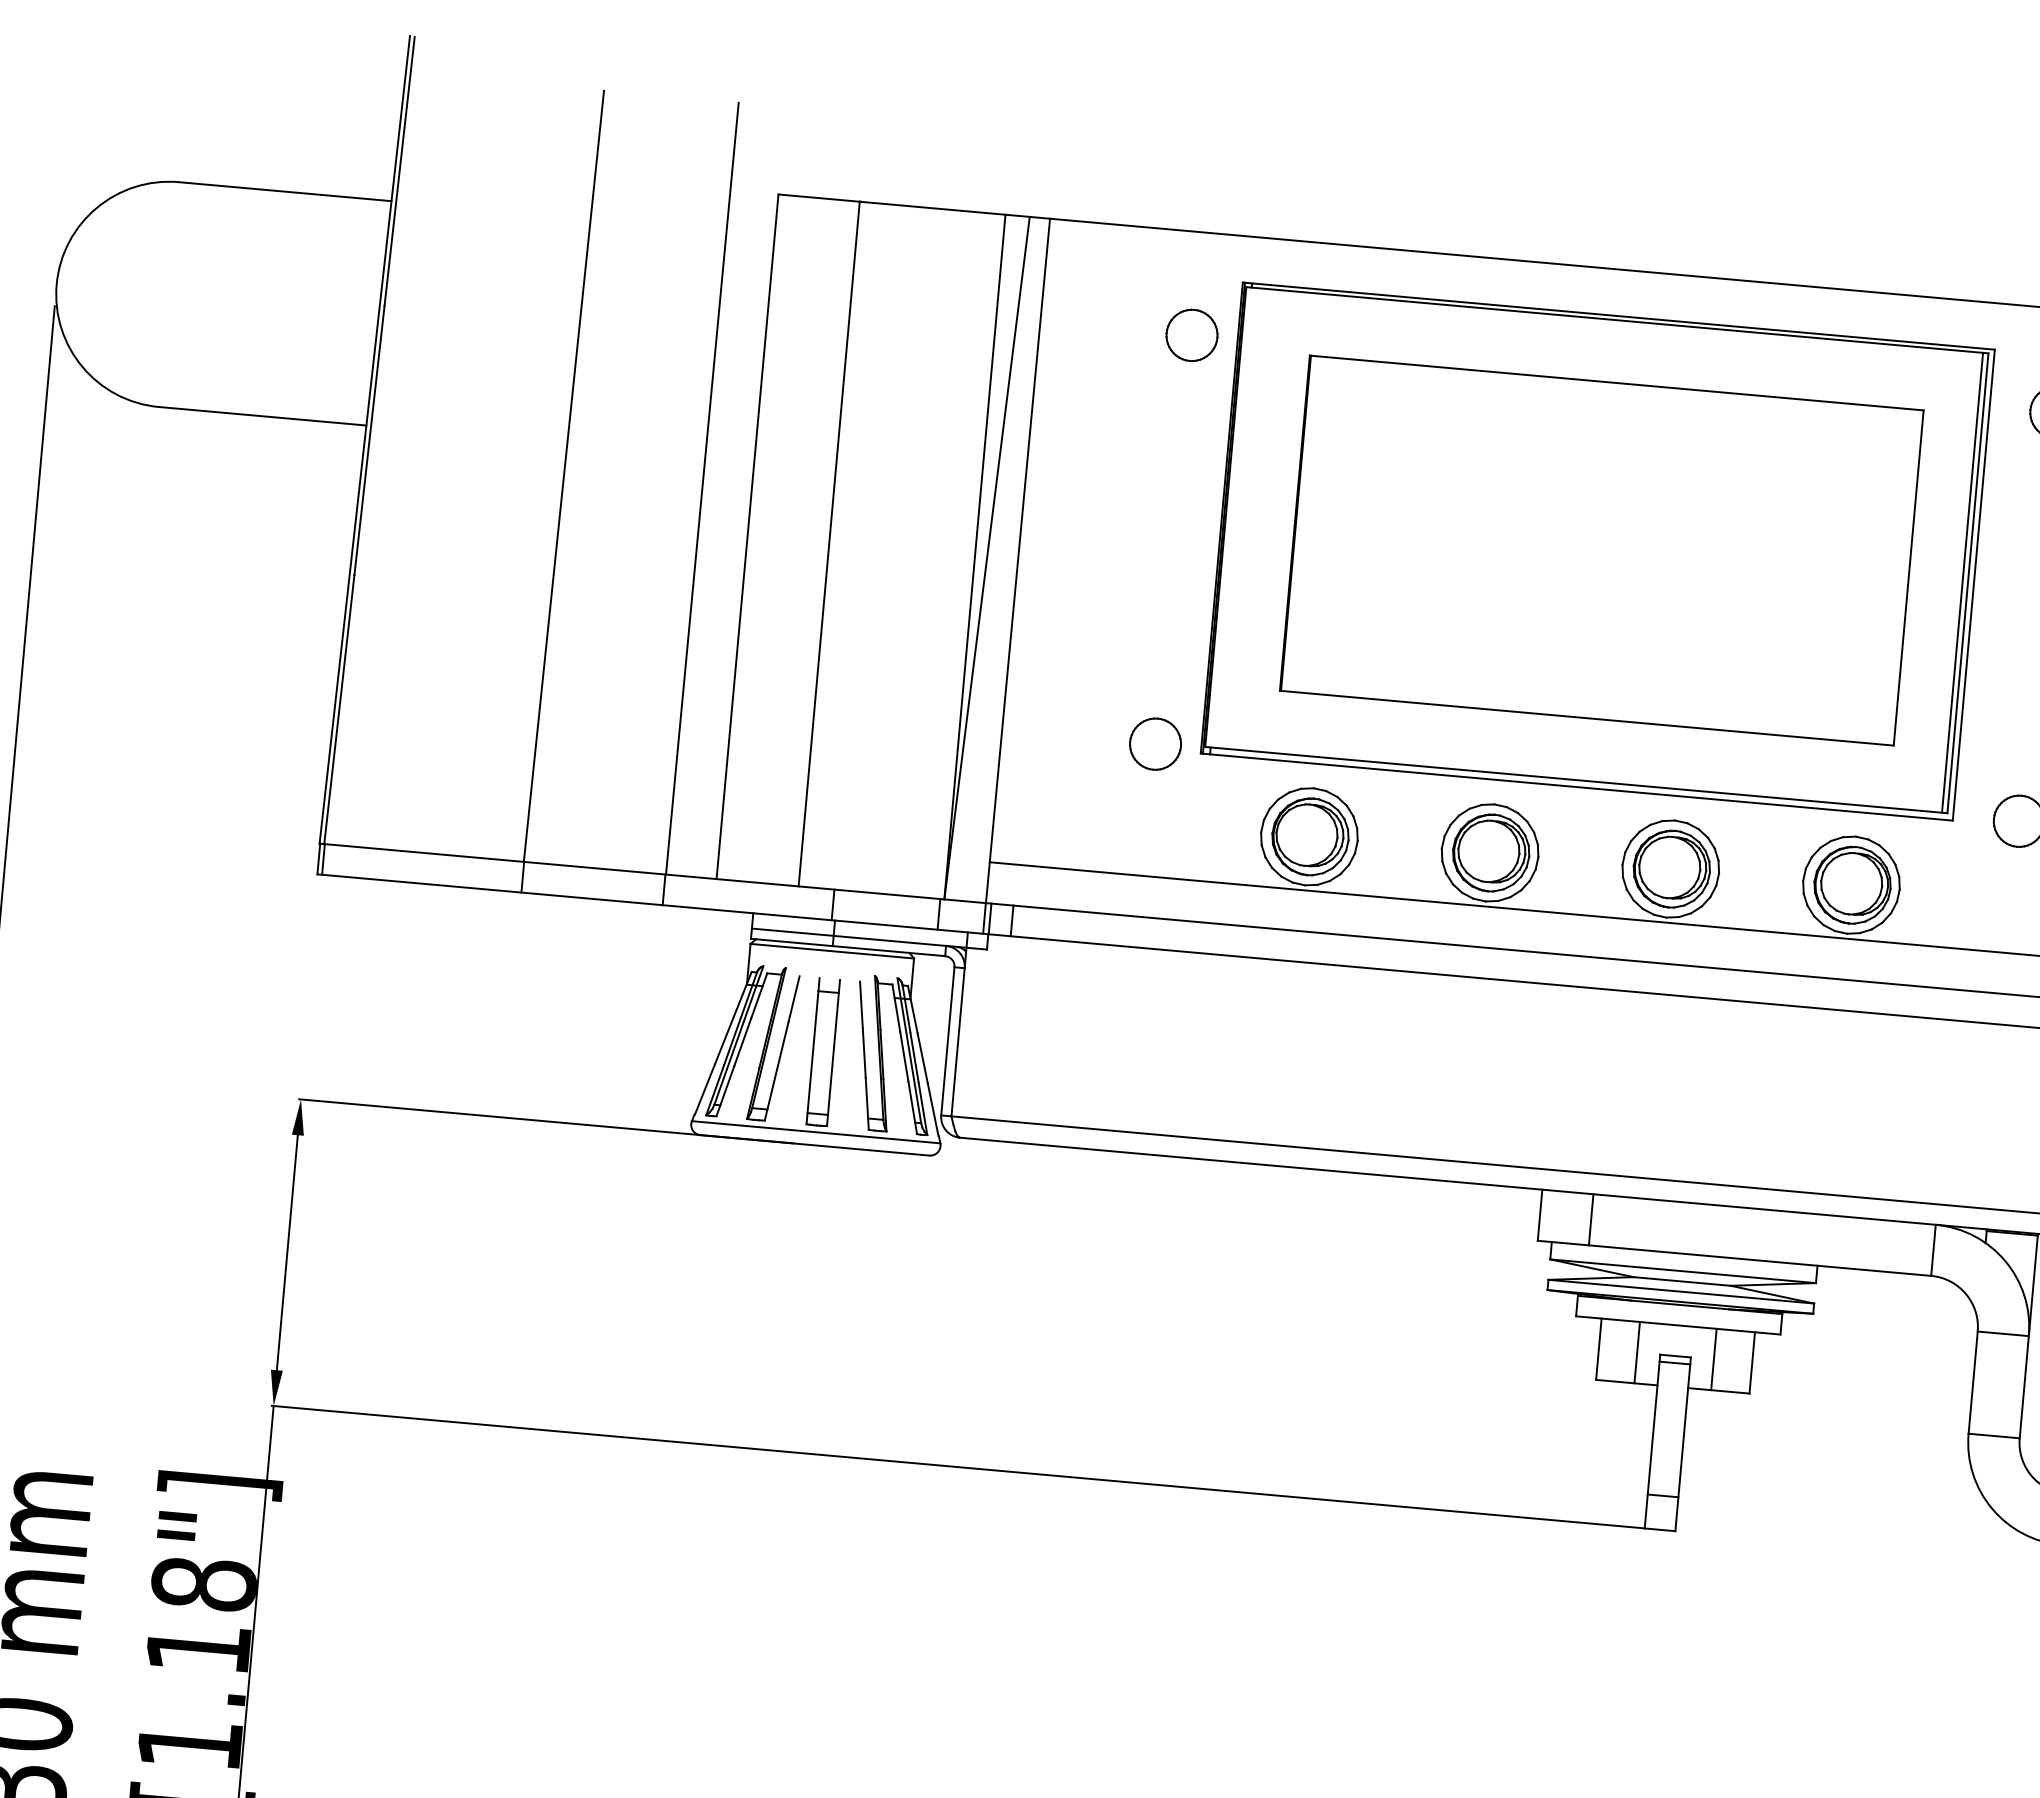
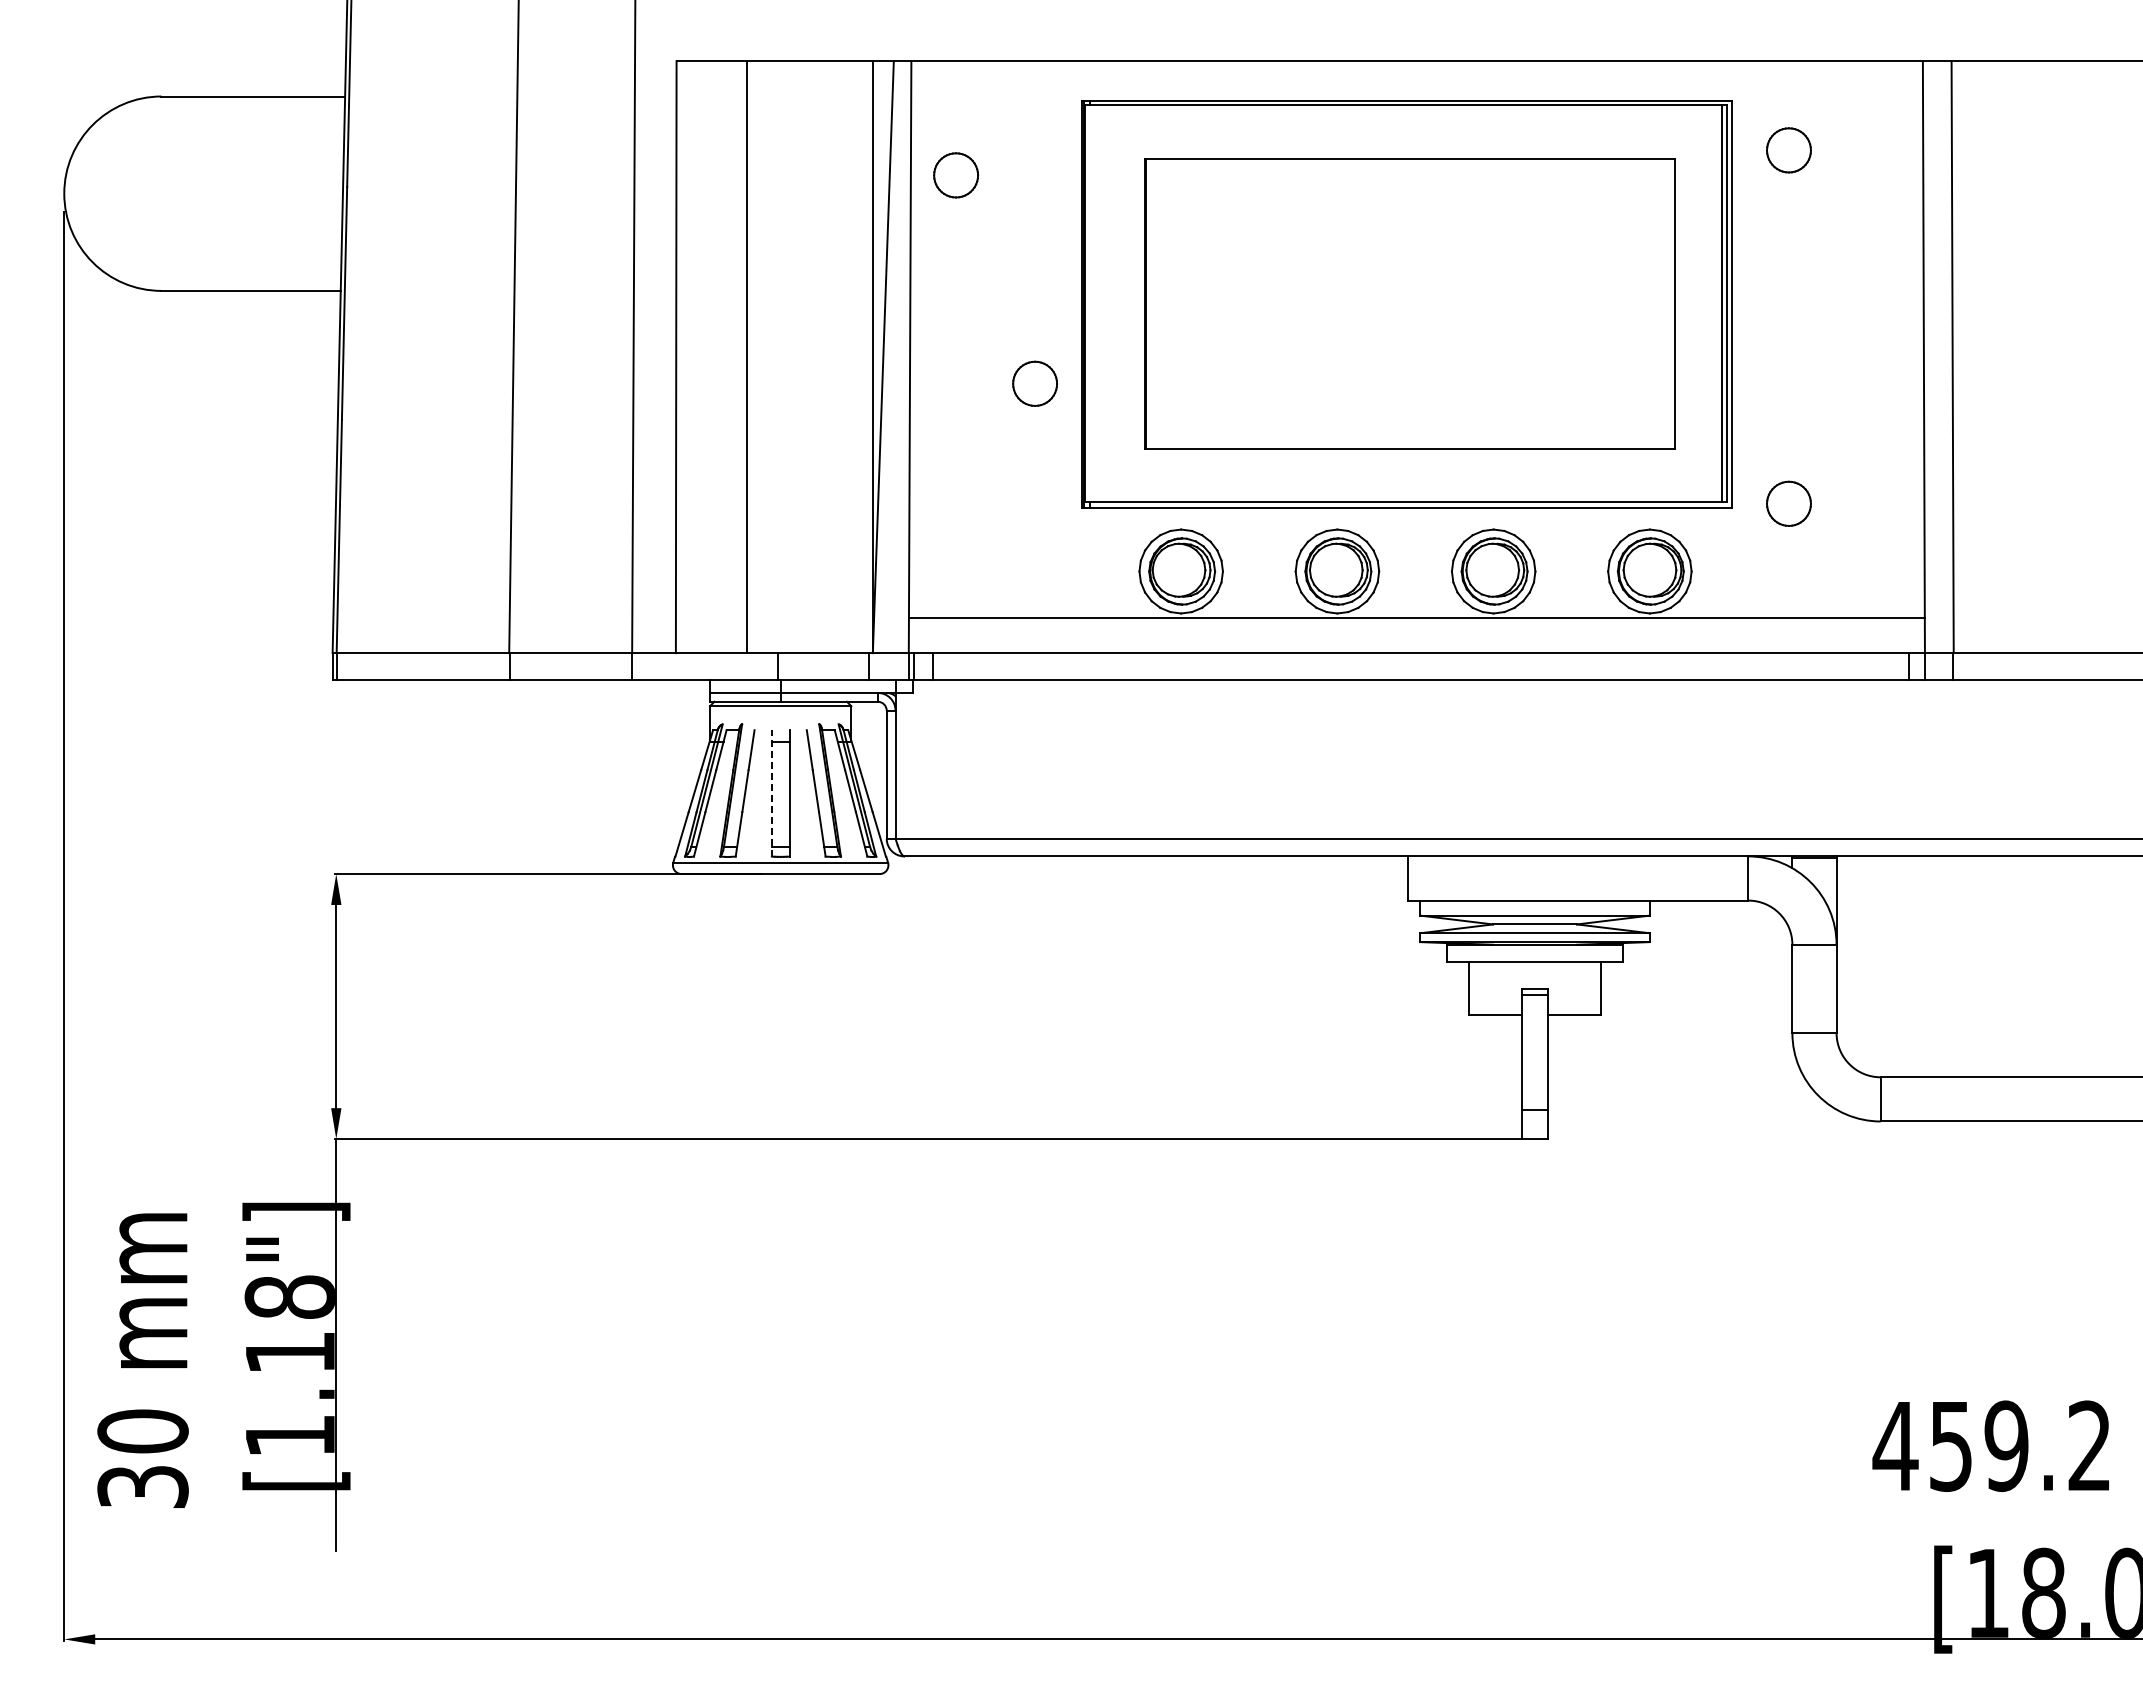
part: (1191, 335) -> (955, 175), moved
part: (1154, 743) -> (1034, 383), moved
line: (812, 1050) -> (771, 792), solid -> dashed
line: (1591, 1219) -> (1452, 878), removed
line: (1636, 1352) -> (1501, 988), removed
line: (1714, 1359) -> (1568, 988), removed

